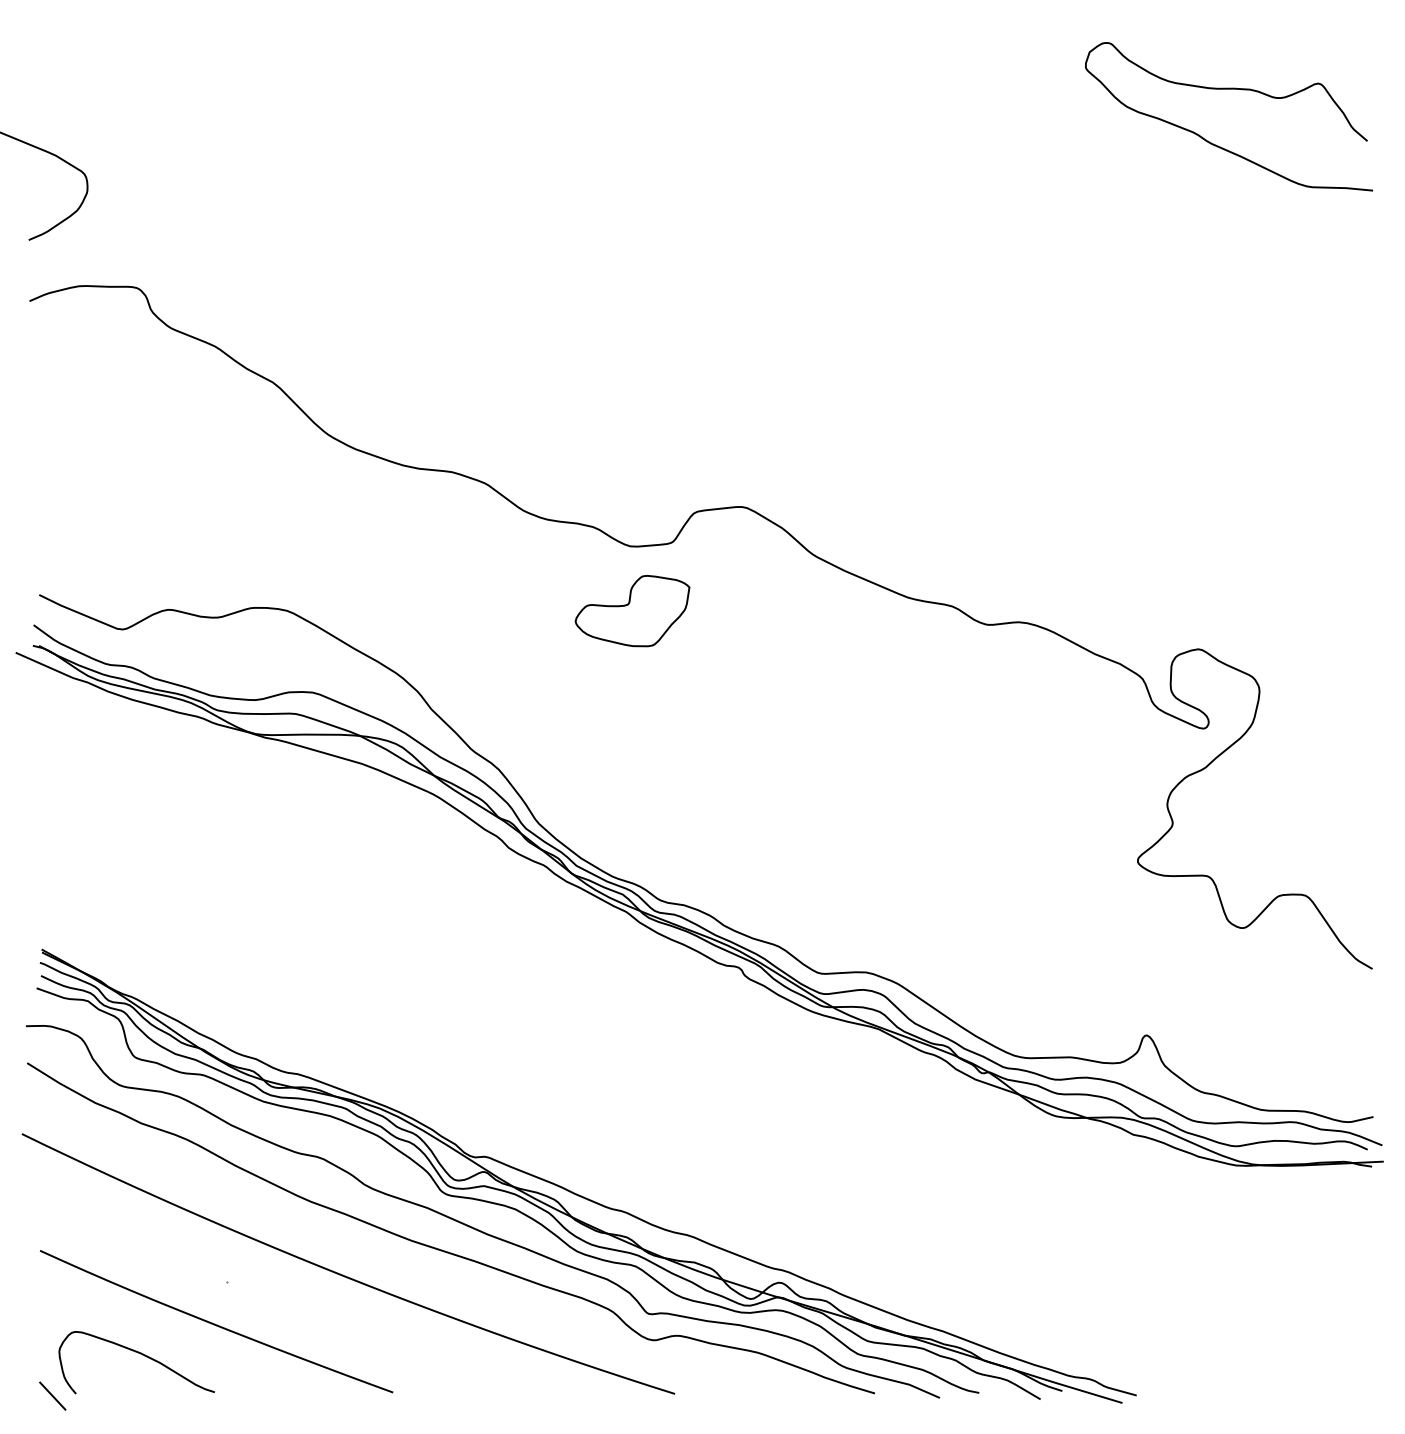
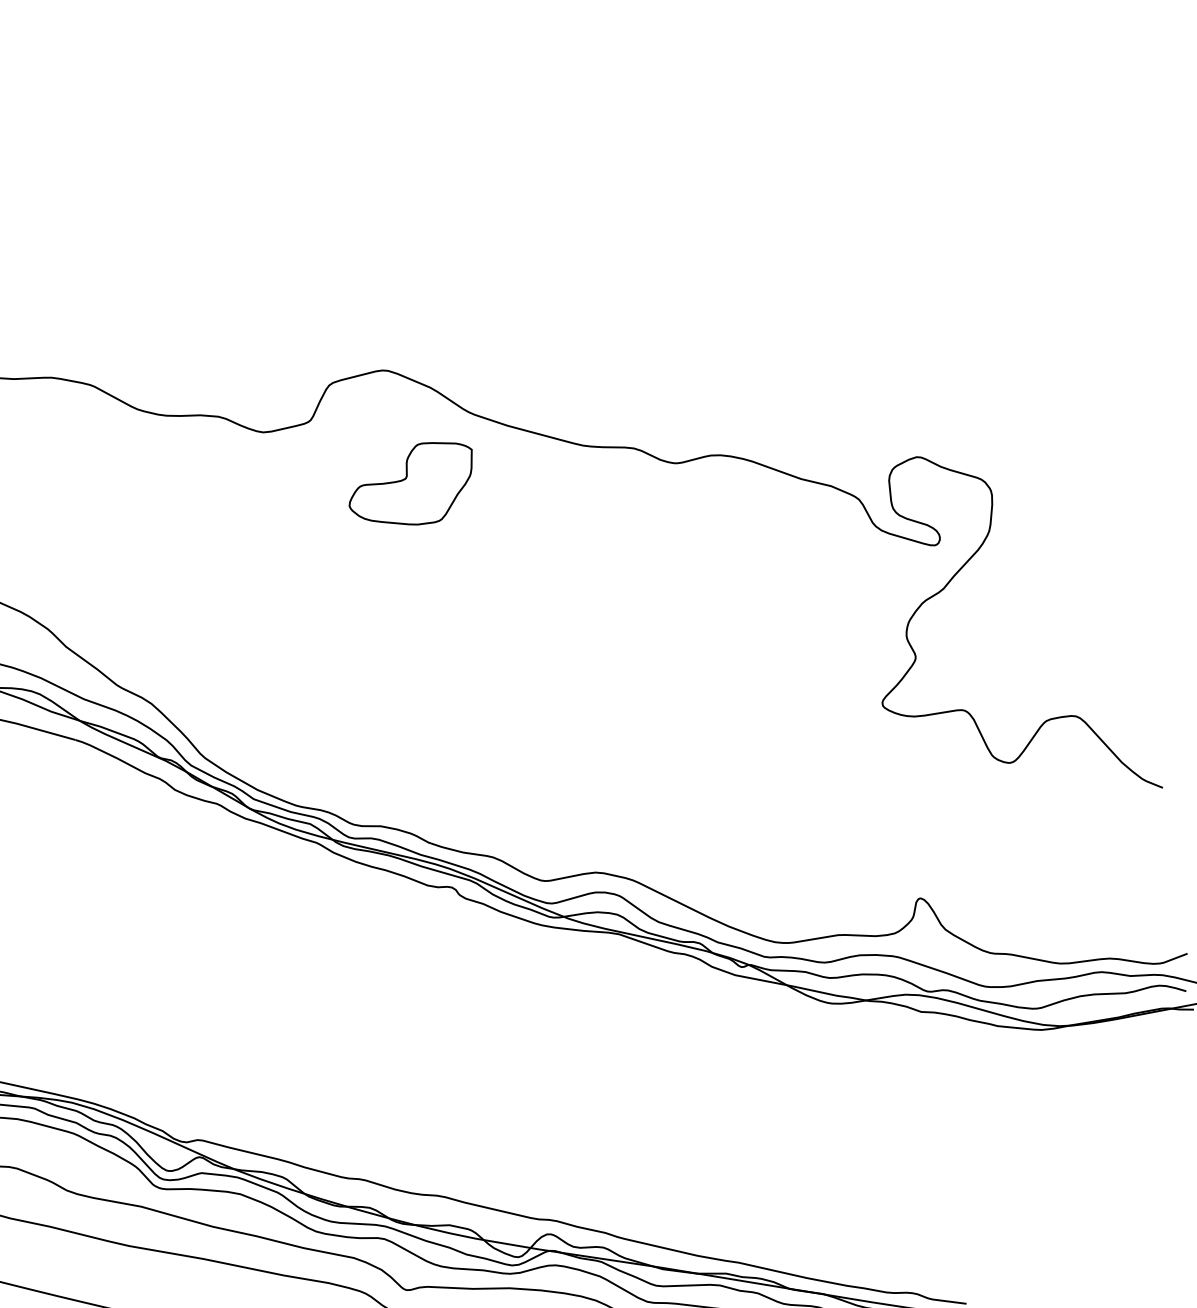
part: (632, 611) -> (411, 485), moved

